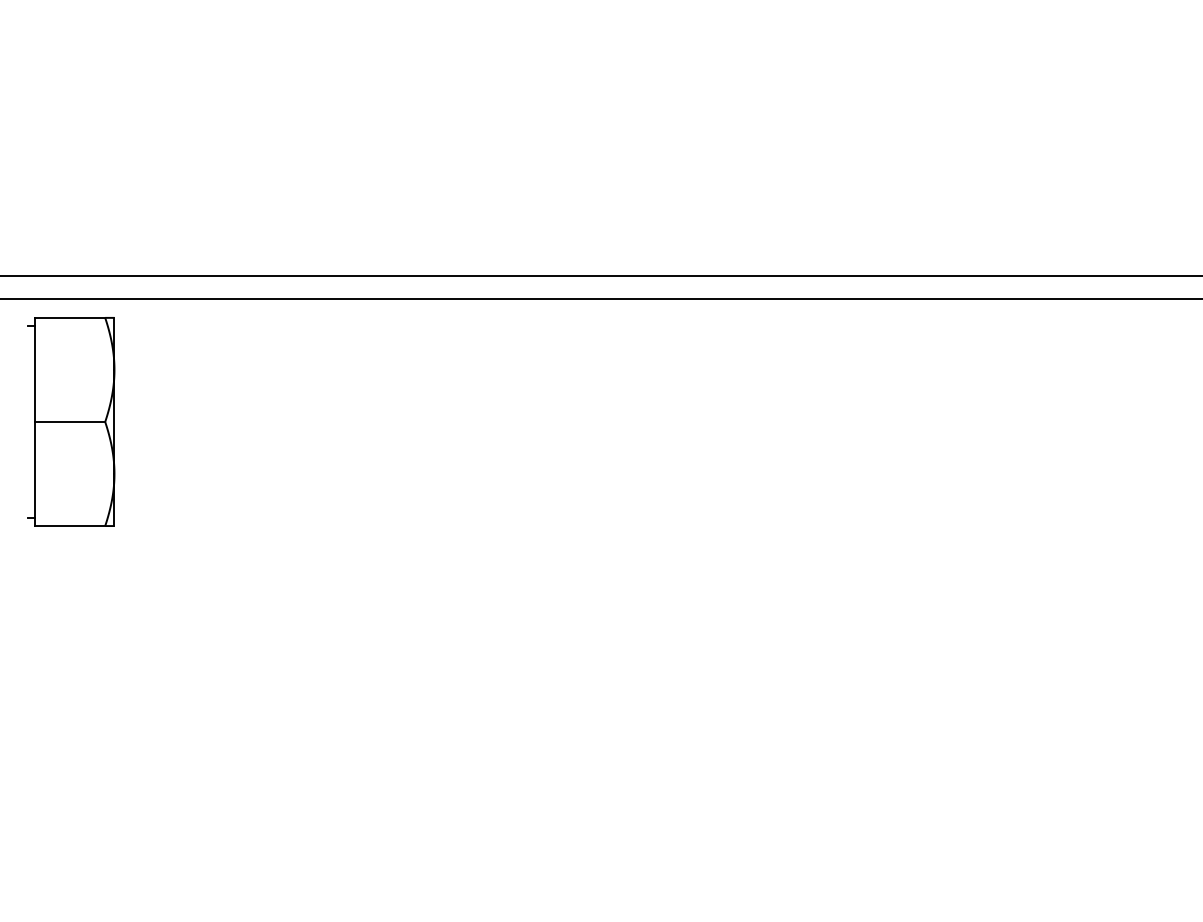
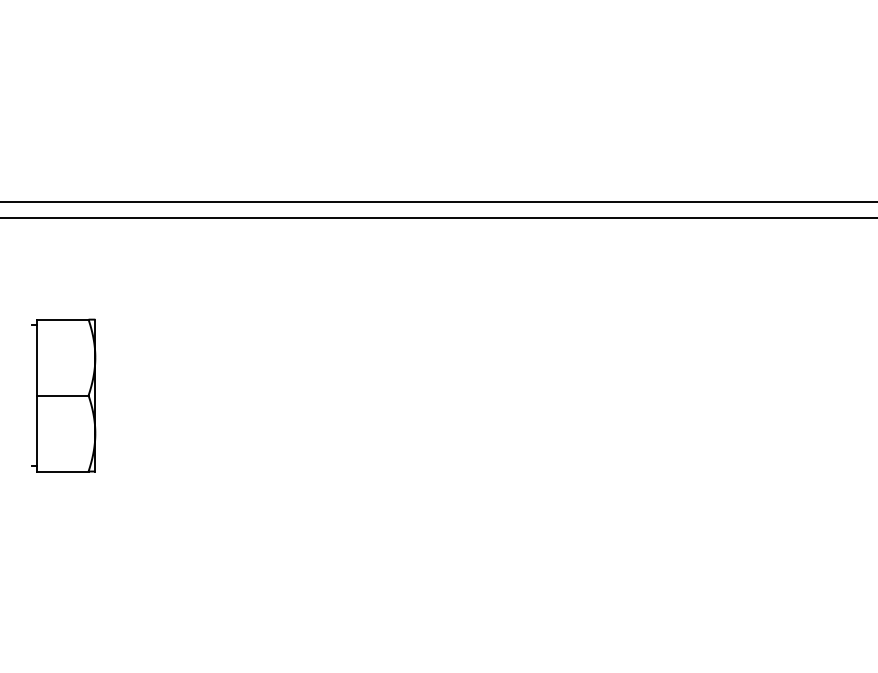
part: (71, 421) -> (63, 395), moved

